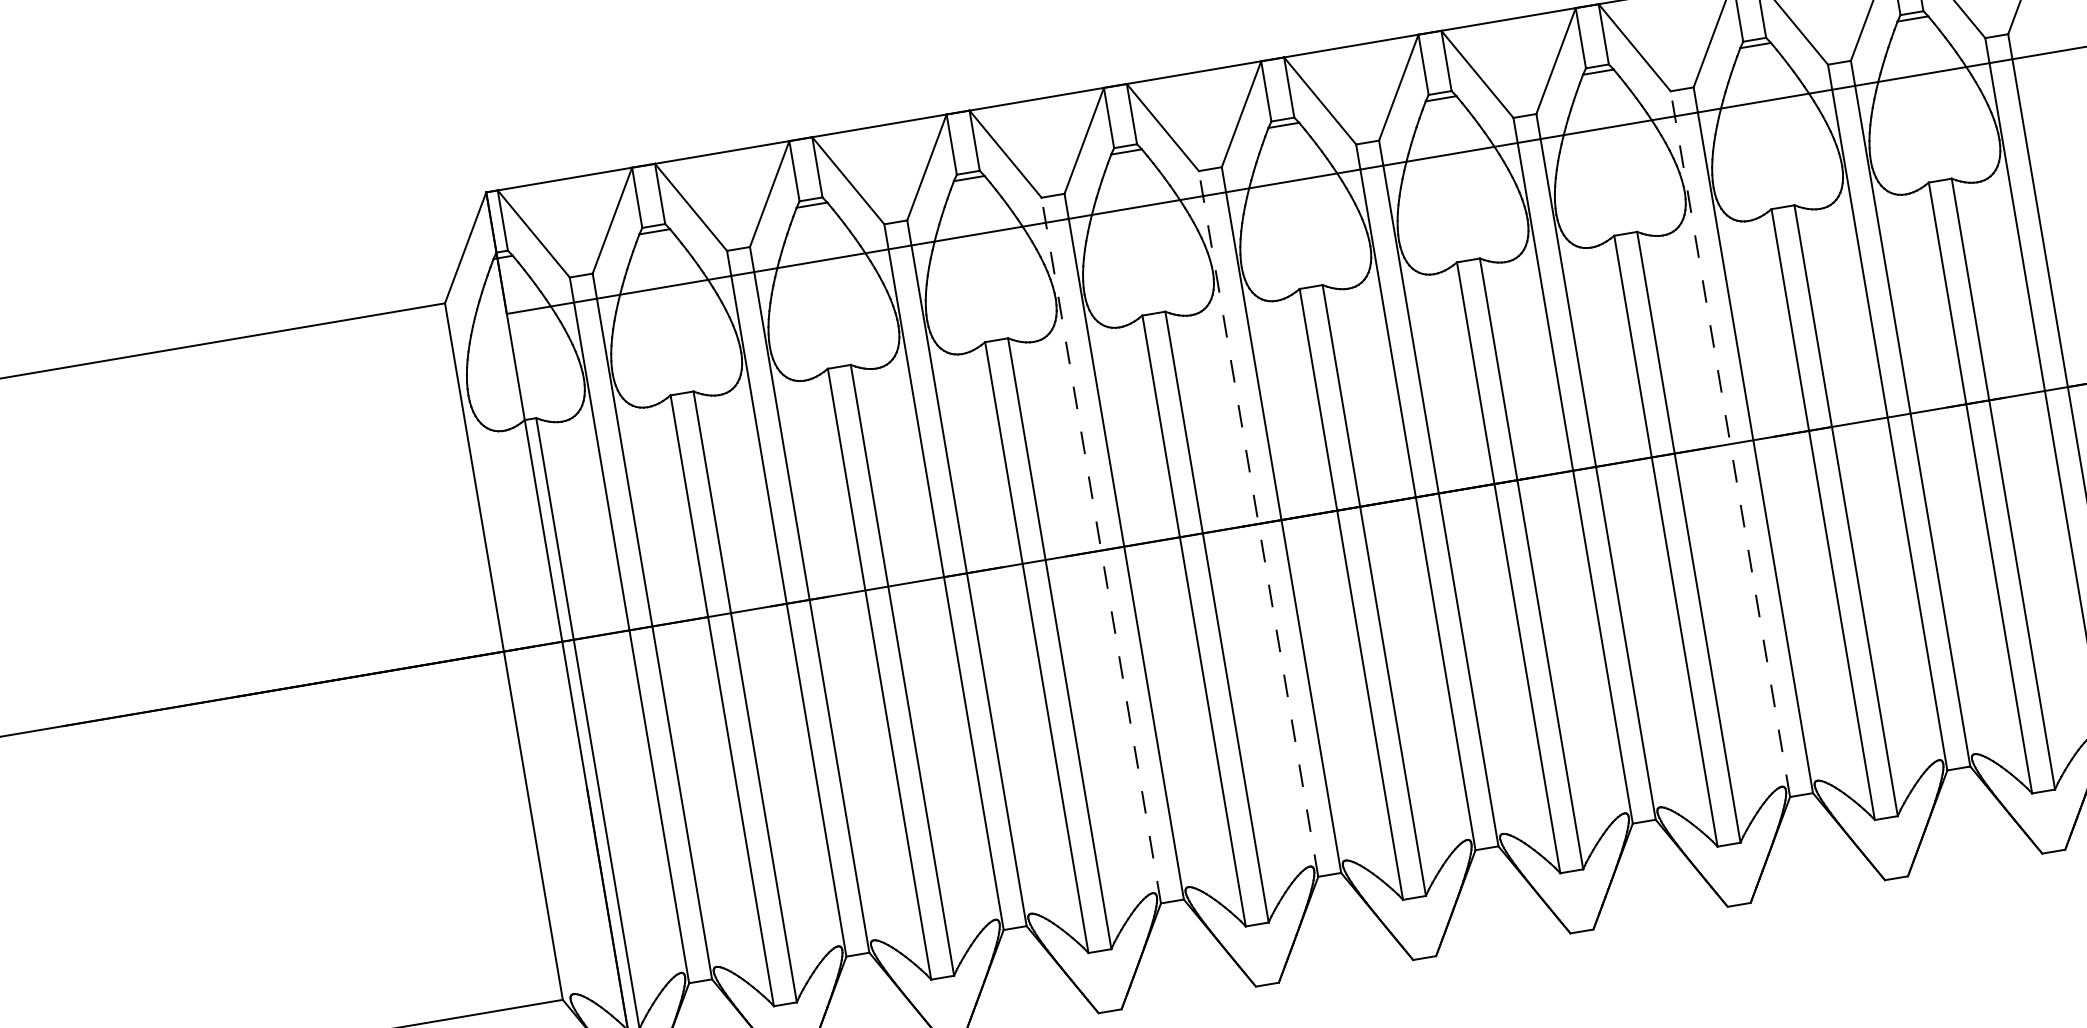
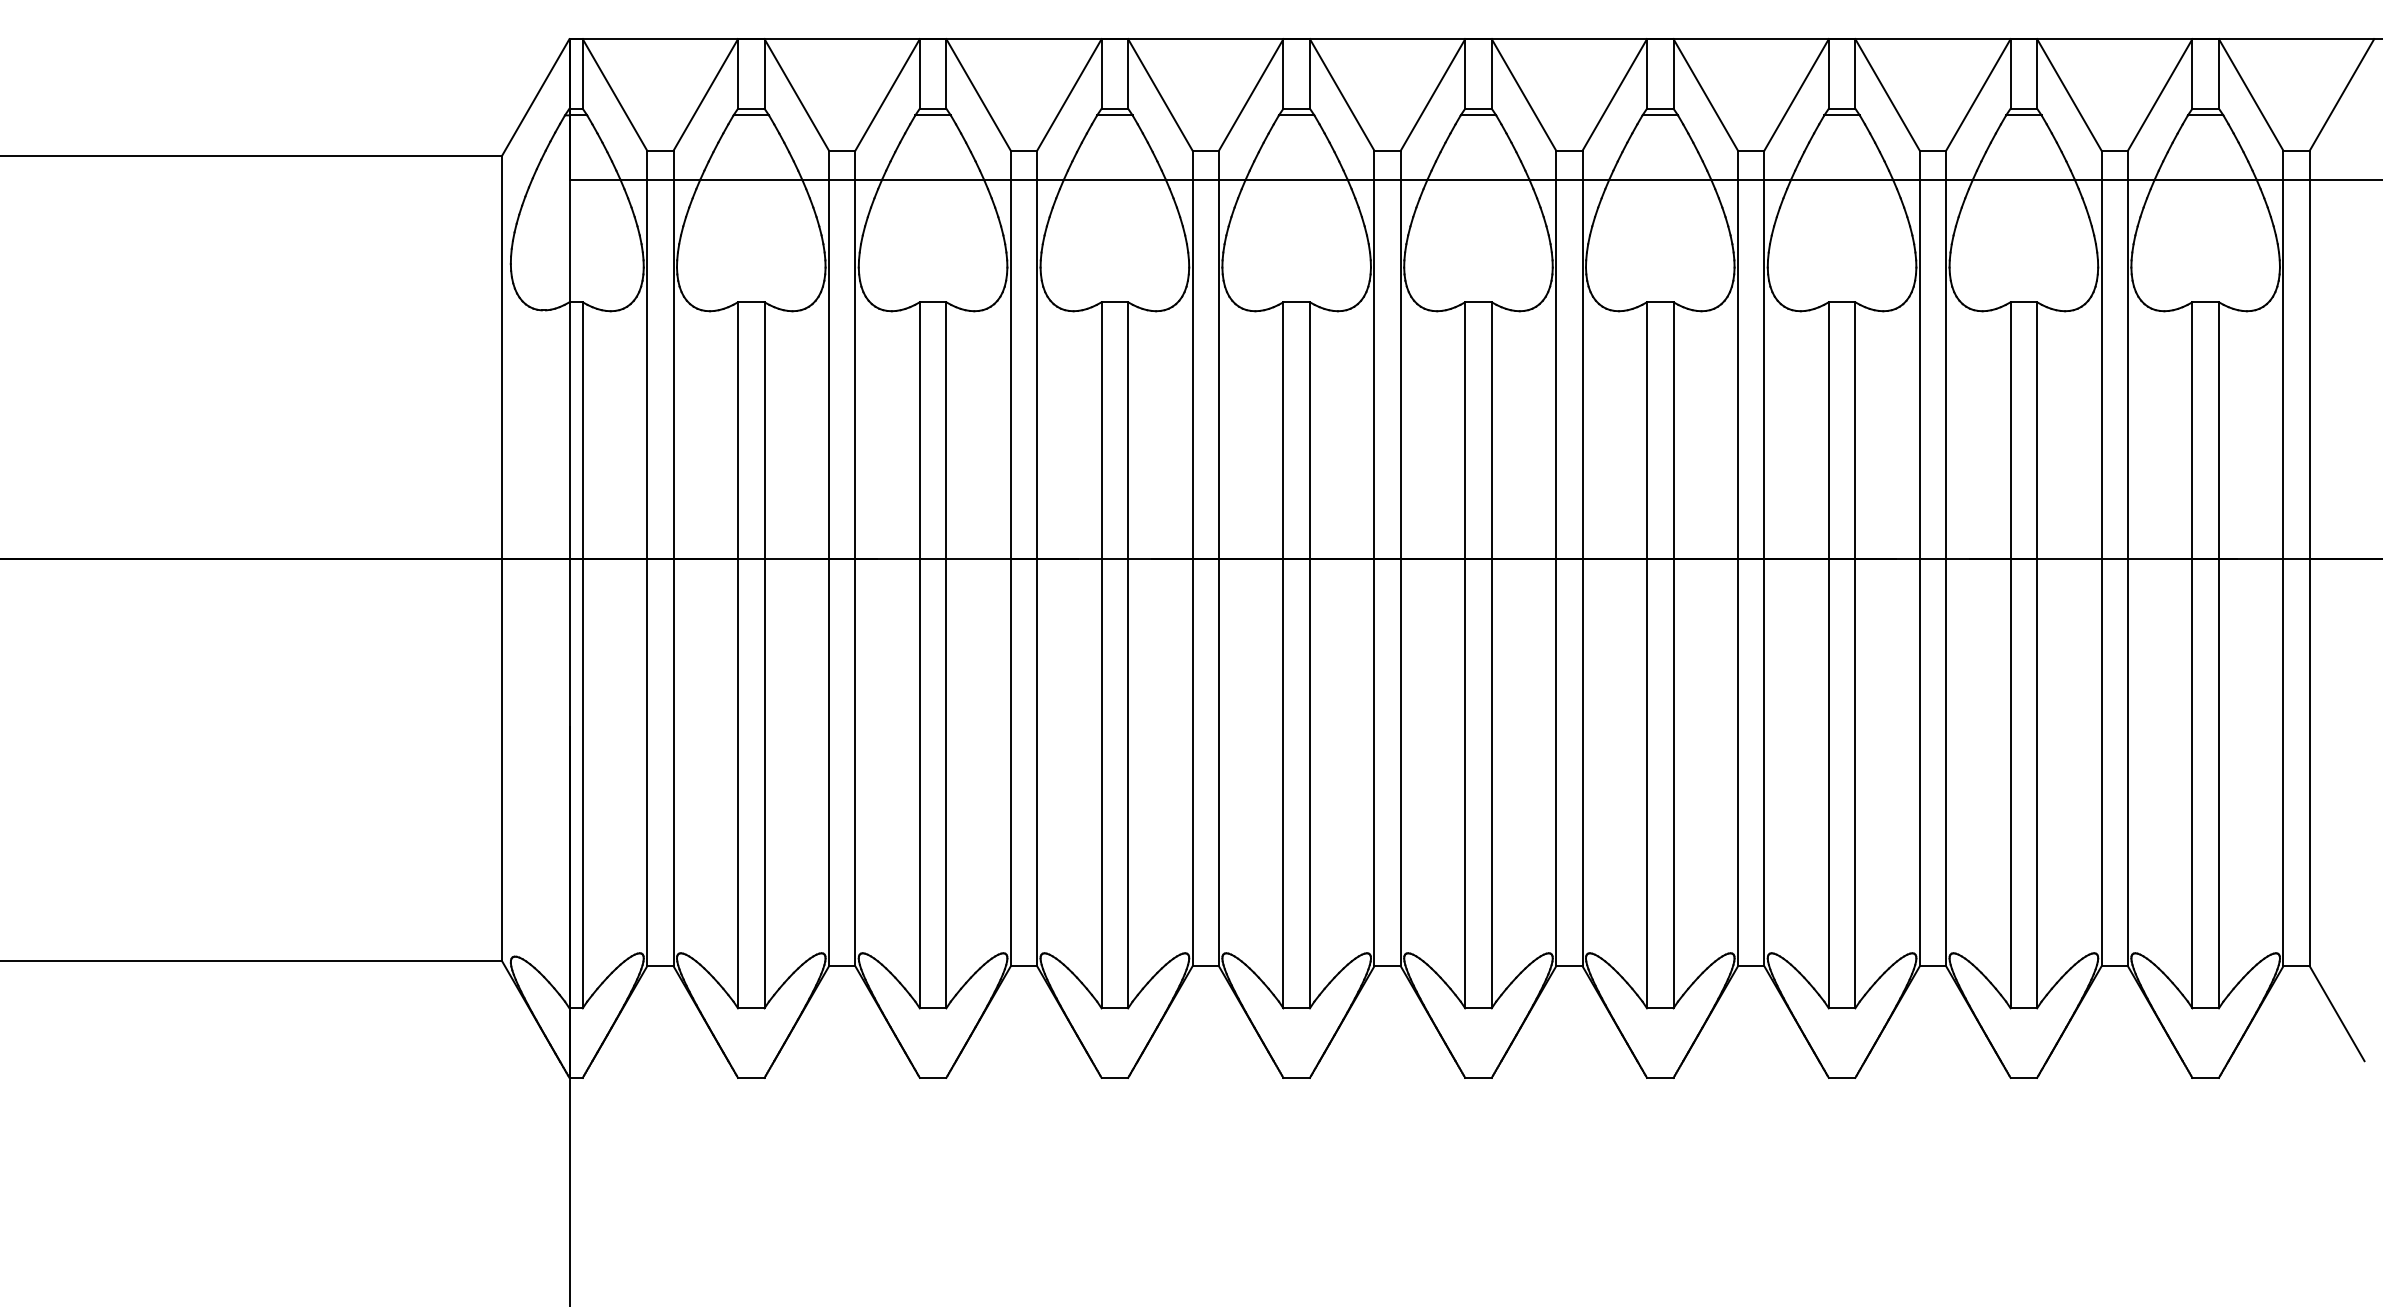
line: (1730, 444) -> (1919, 558), dashed -> solid
line: (1258, 523) -> (1374, 558), dashed -> solid
line: (1101, 550) -> (1192, 558), dashed -> solid

